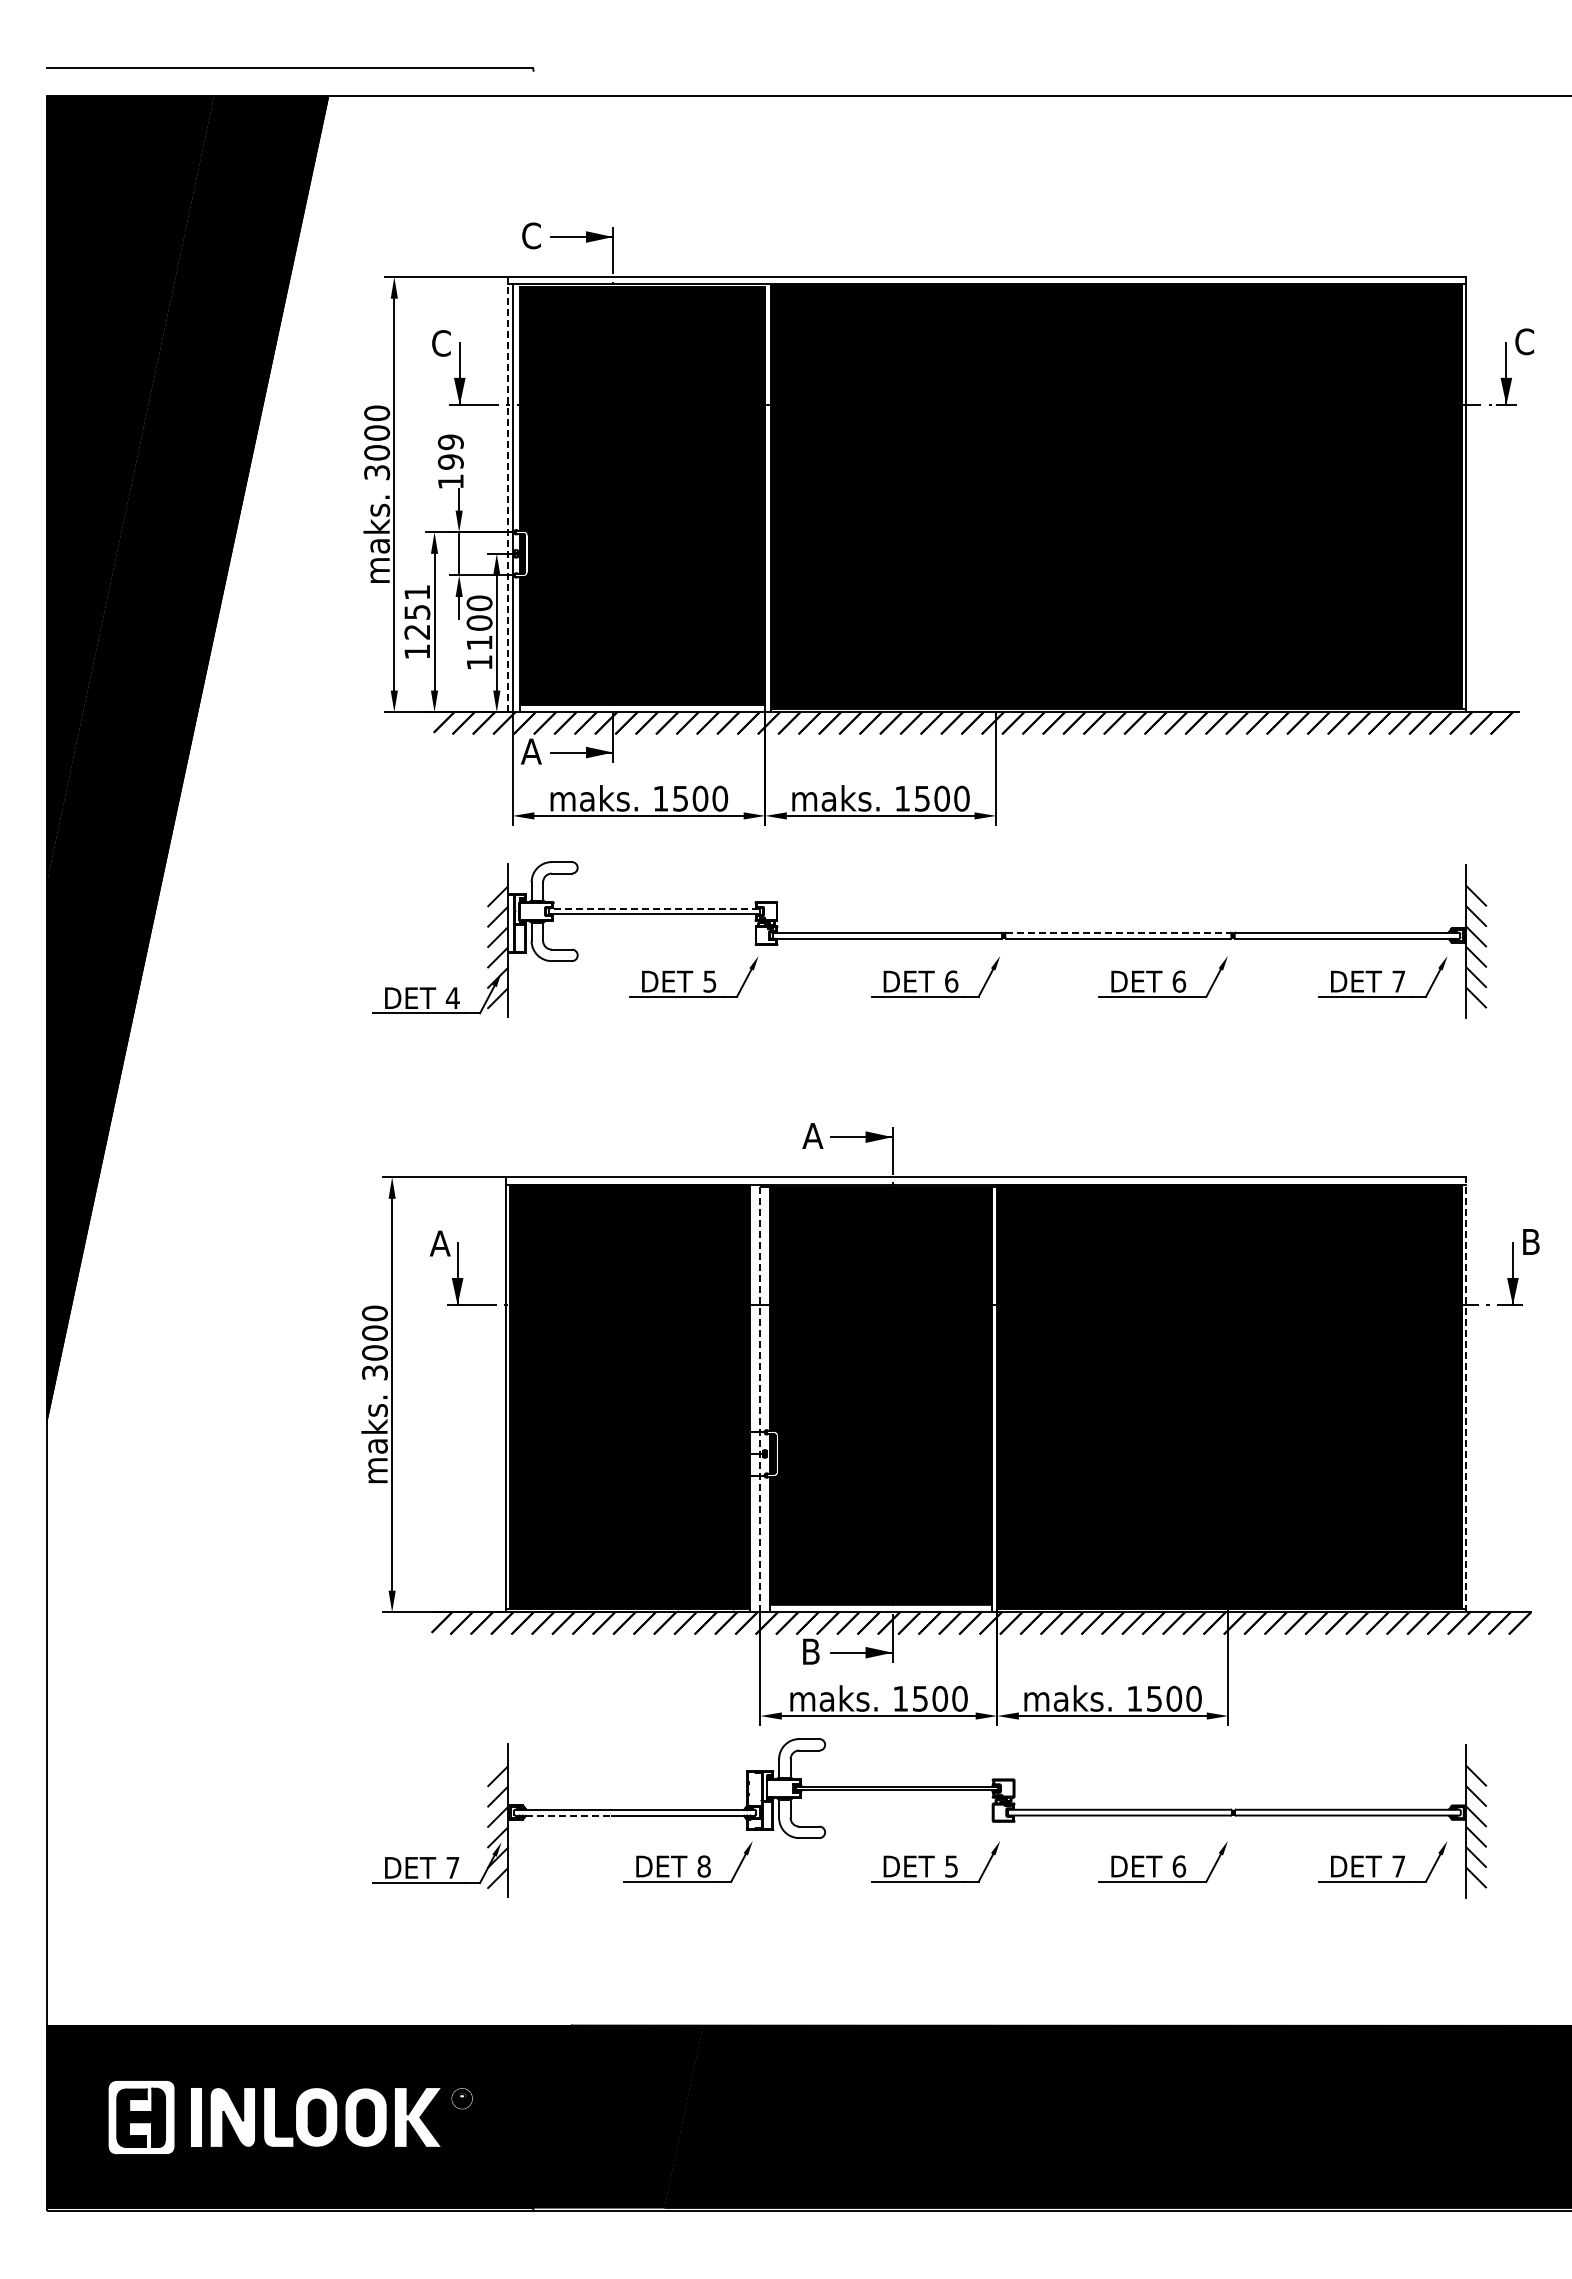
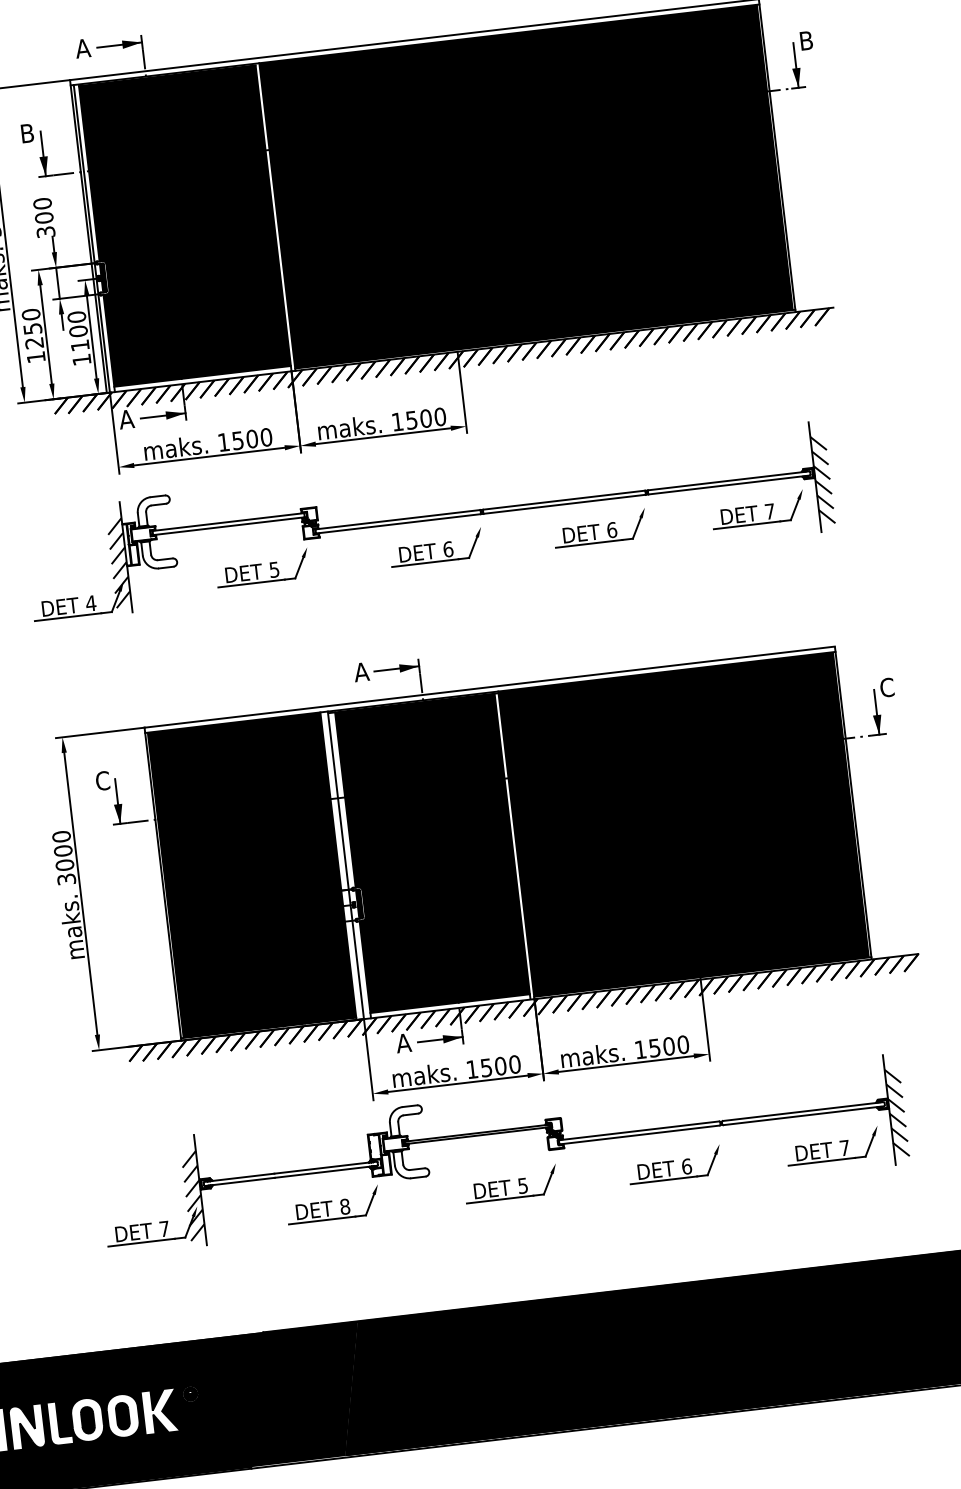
text: (530, 235) -> (82, 48), C -> A
text: (1524, 341) -> (806, 40), C -> B
text: (441, 343) -> (27, 133), C -> B
text: (450, 461) -> (43, 217), 199 -> 300
line: (508, 494) -> (88, 236), dashed -> solid
text: (417, 592) -> (31, 314), 1251 -> 1250
line: (654, 908) -> (228, 521), dashed -> solid
line: (1118, 932) -> (564, 499), dashed -> solid
text: (1530, 1241) -> (886, 687), B -> C
text: (439, 1243) -> (102, 781), A -> C
line: (1466, 1394) -> (853, 802), dashed -> solid
line: (760, 1398) -> (346, 865), dashed -> solid
text: (810, 1651) -> (403, 1043), B -> A
line: (563, 1815) -> (239, 1181), dashed -> solid

